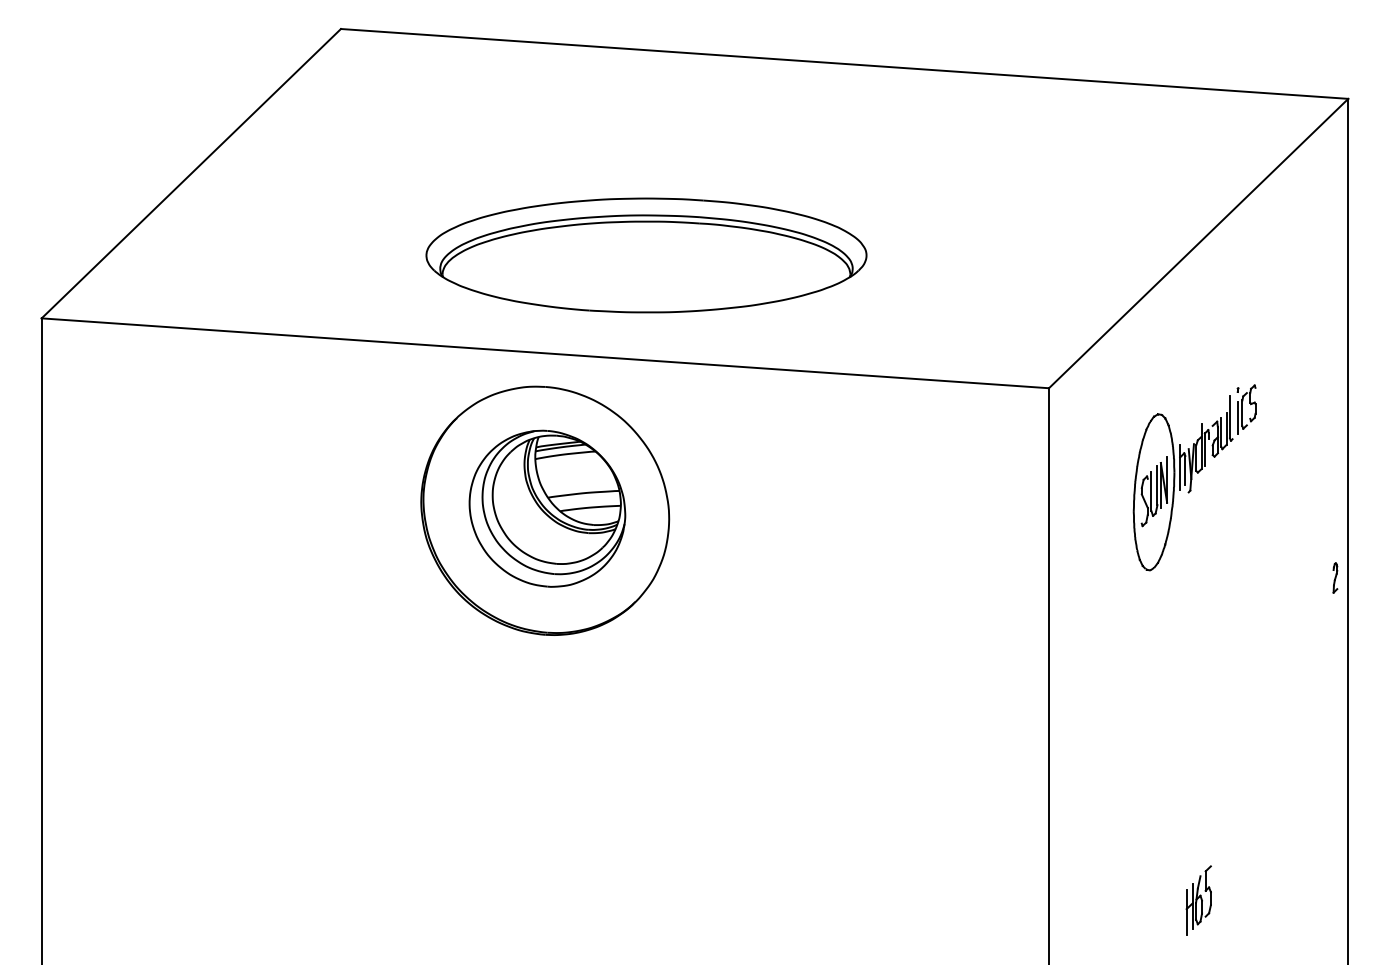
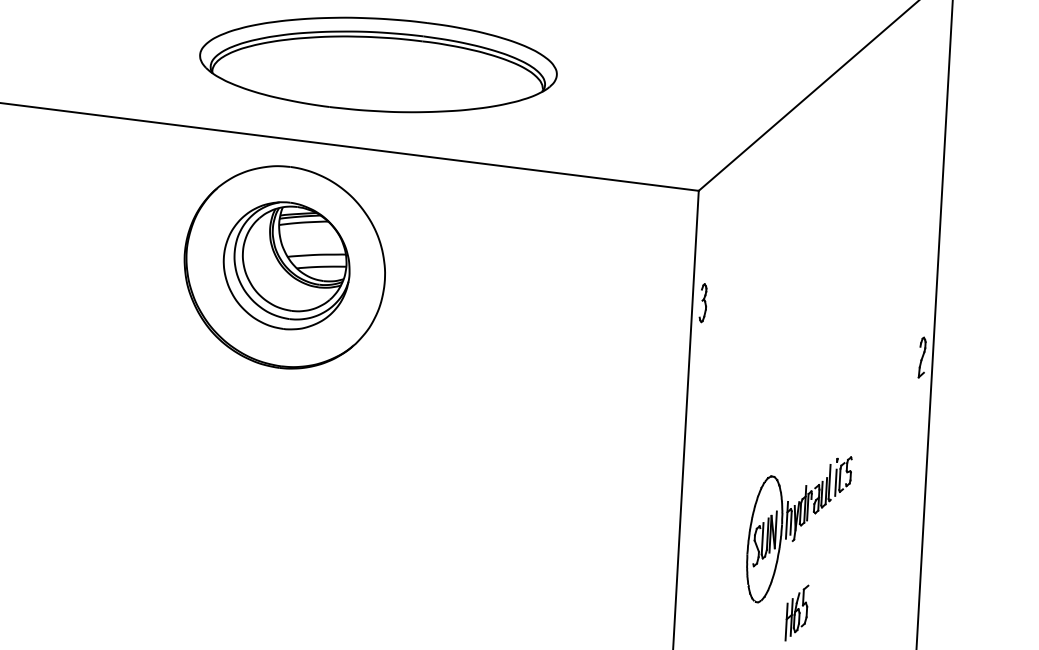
part: (1194, 477) -> (798, 529), moved
part: (1062, 525) -> (703, 302), added
part: (1335, 577) -> (922, 357), size x1.67

